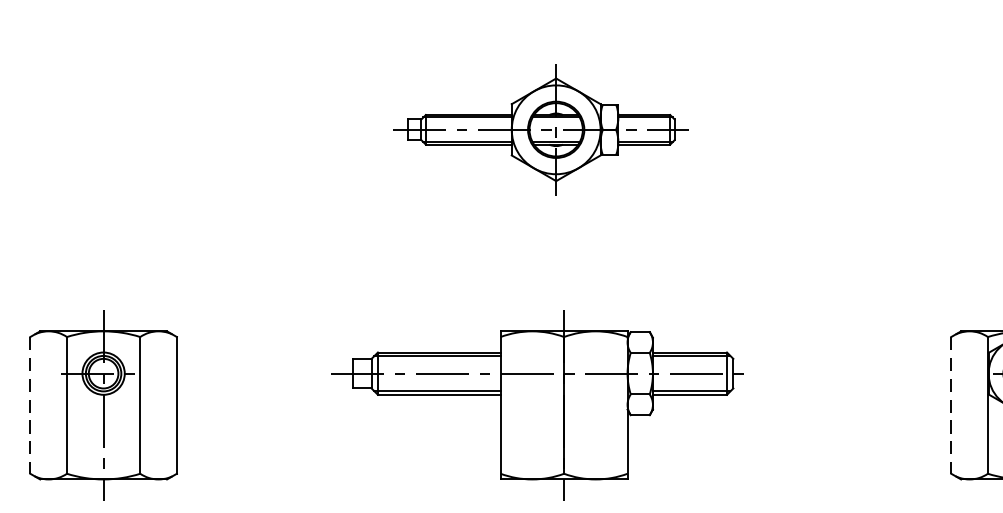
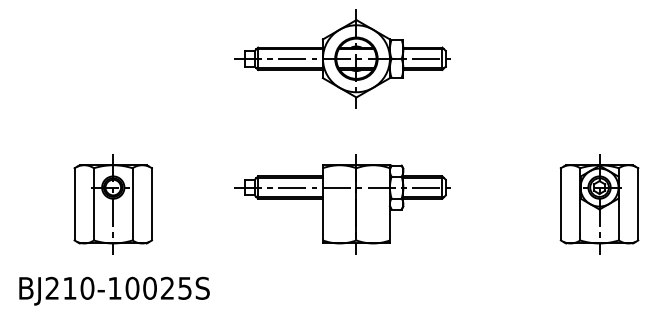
part: (537, 129) -> (342, 58), size x1.43
line: (30, 405) -> (74, 204), dashed -> solid
line: (950, 405) -> (560, 204), dashed -> solid

